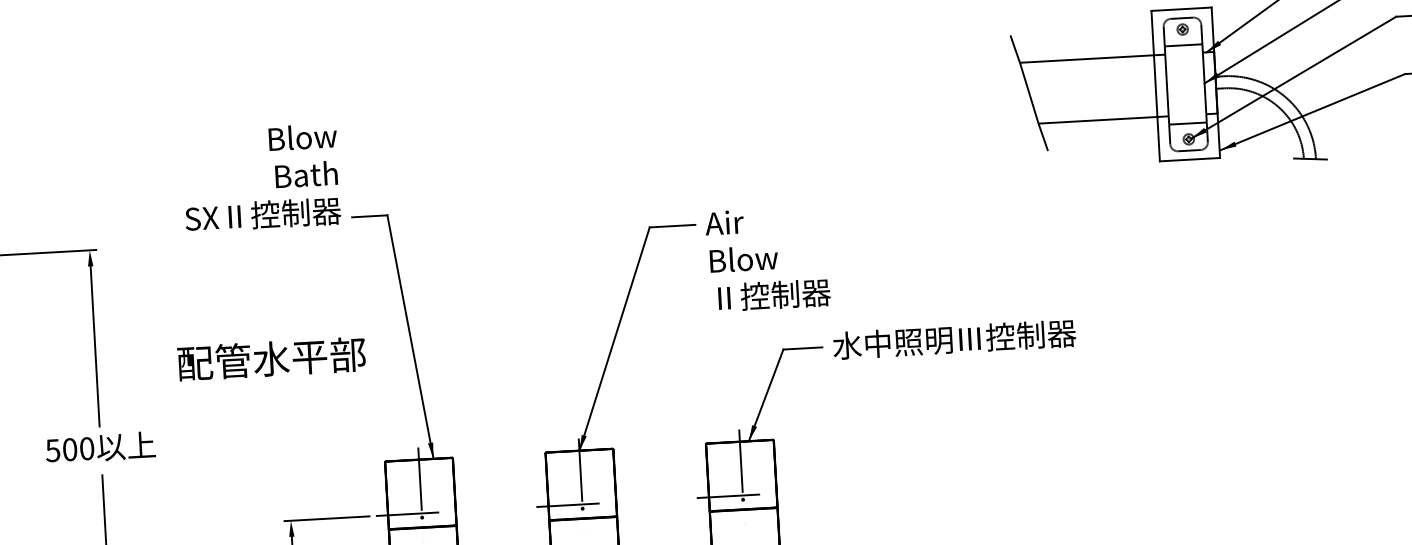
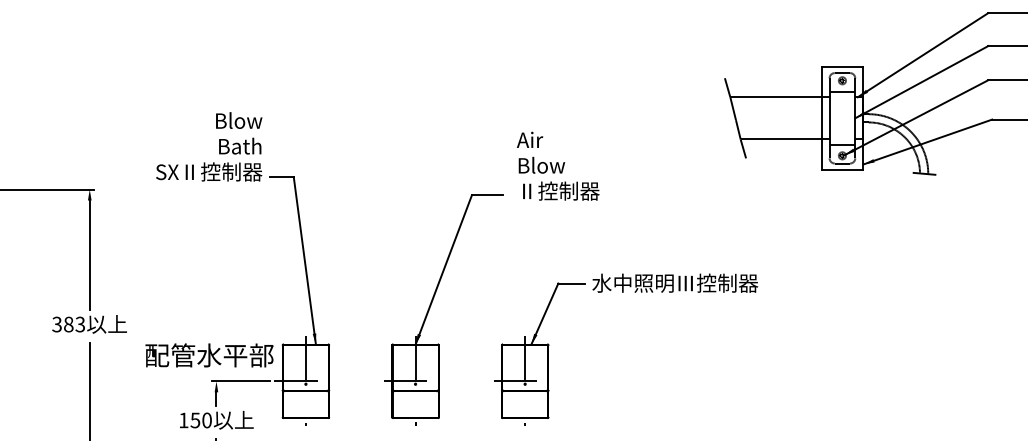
text: (768, 257) -> (558, 165), moved
text: (271, 359) -> (209, 355), moved
text: (69, 449) -> (68, 324), 500 -> 383

